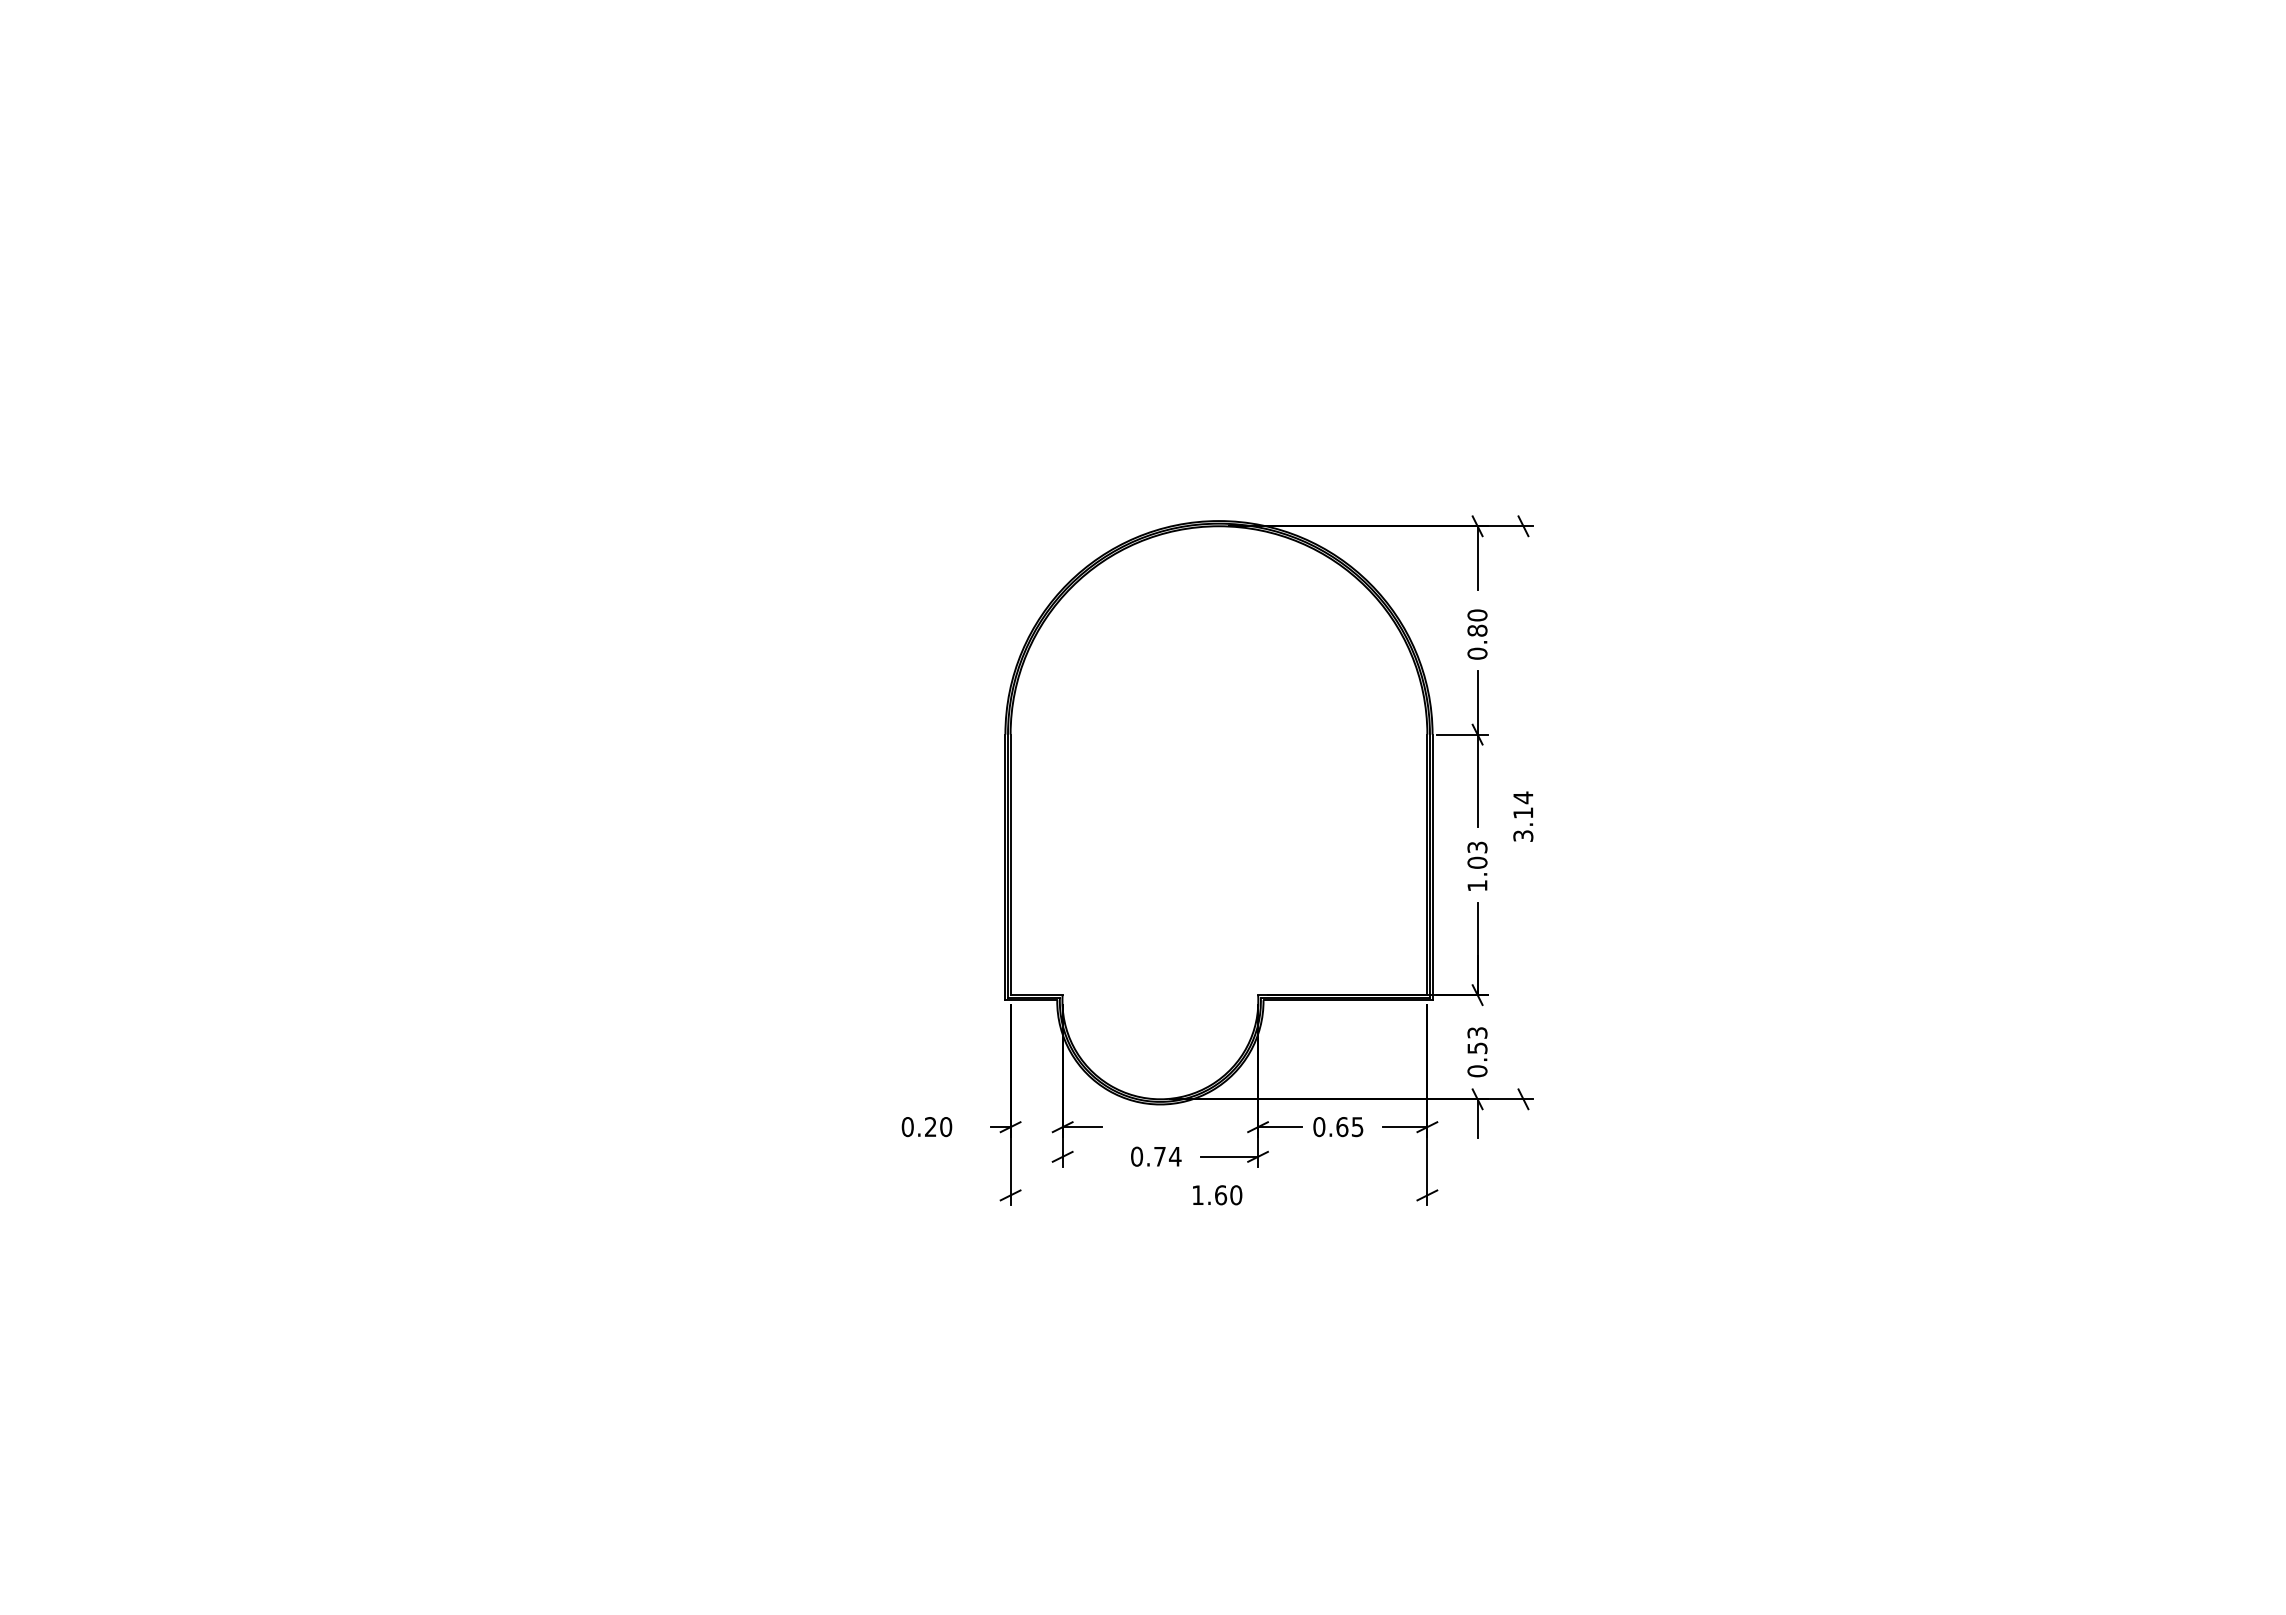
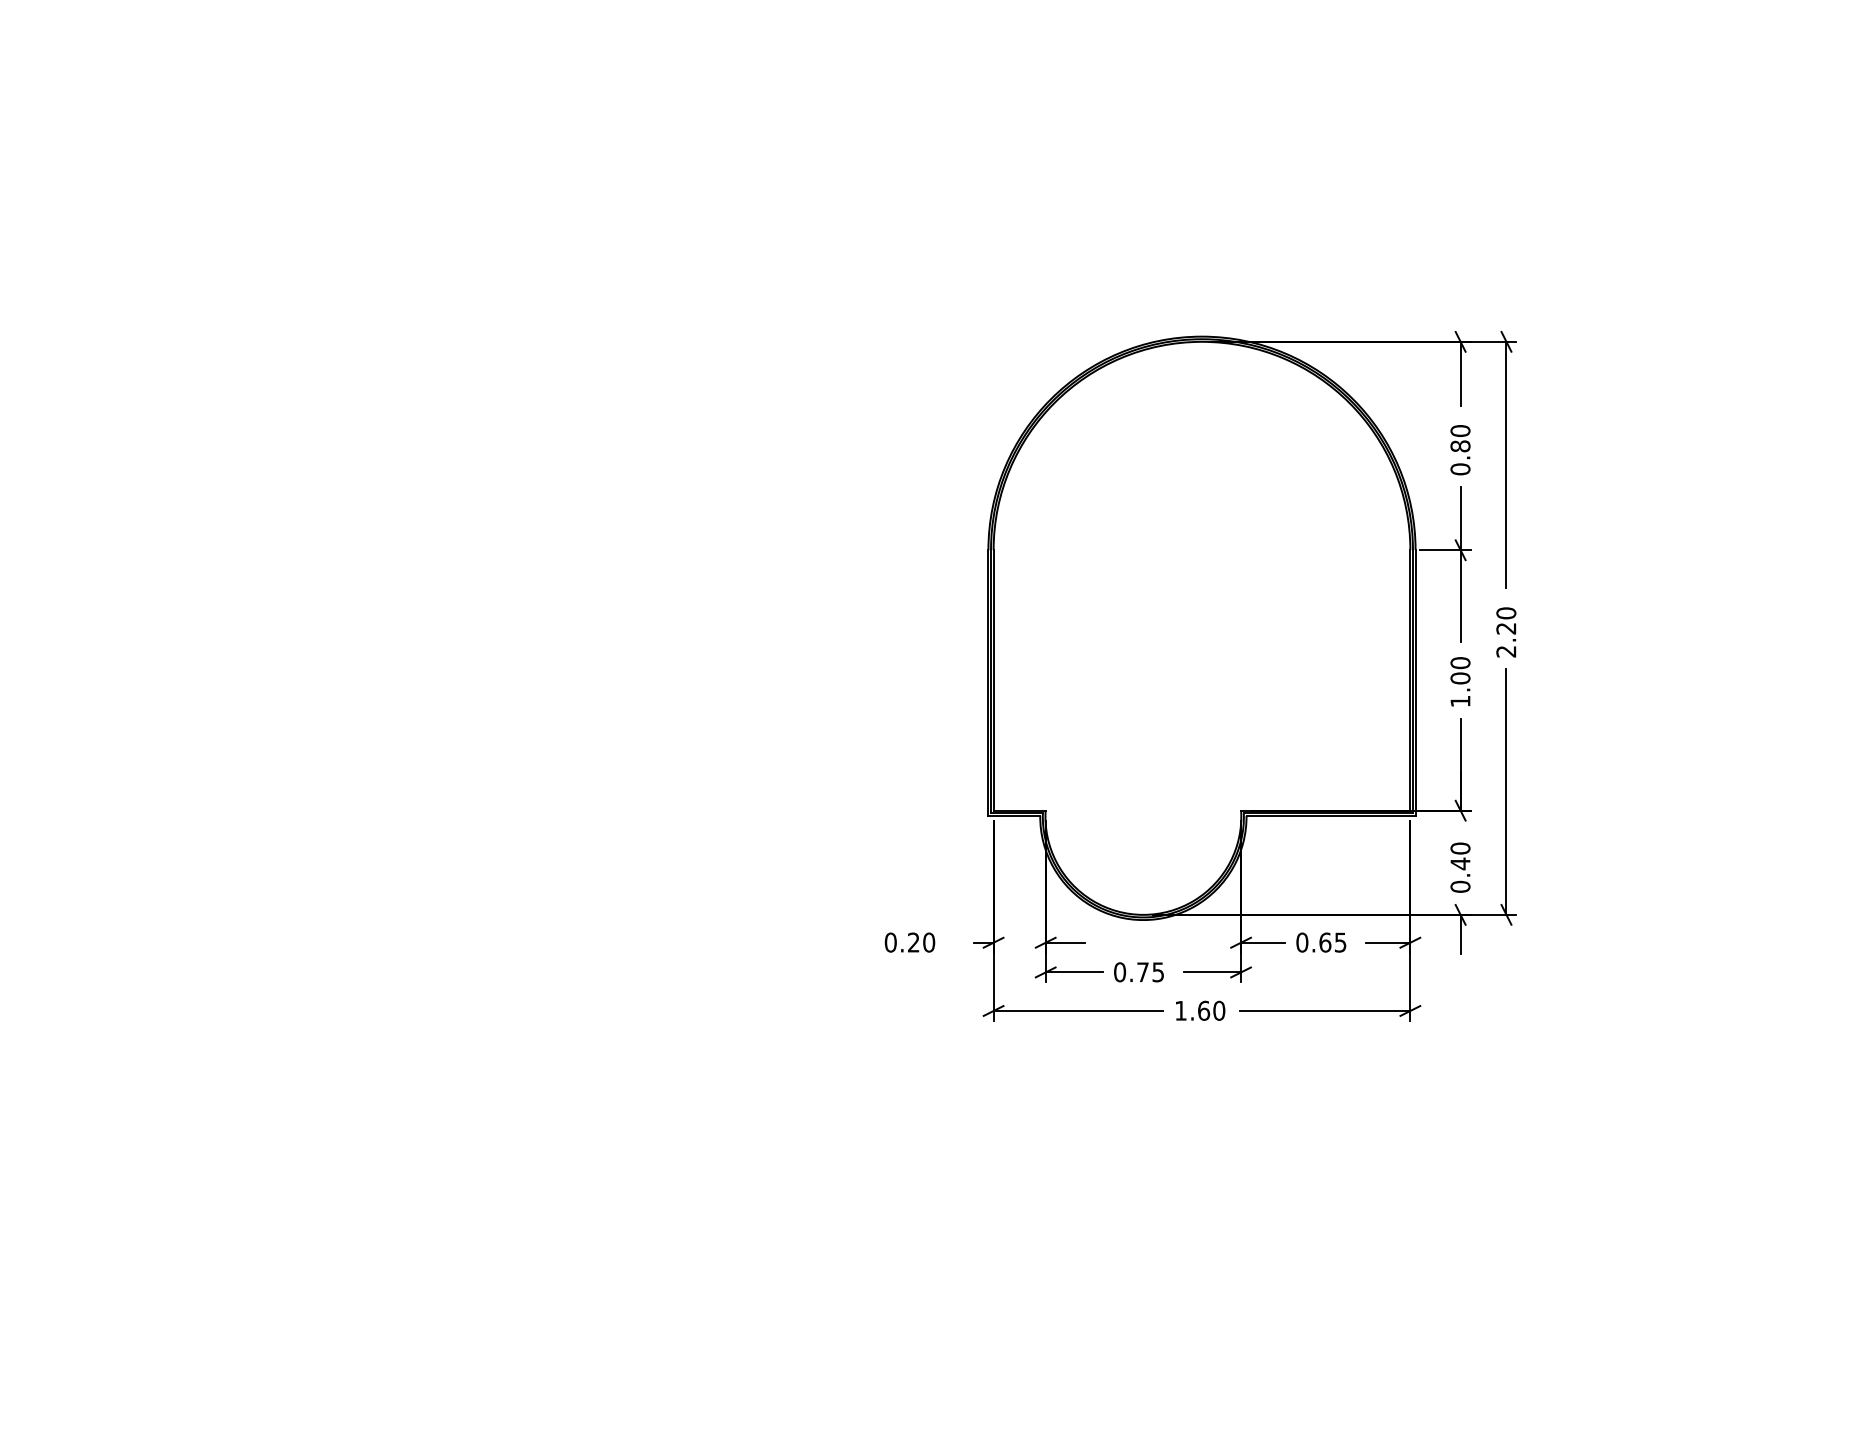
line: (1523, 649) -> (1506, 465), added
text: (1523, 816) -> (1506, 632), 3.14 -> 2.20
text: (1477, 847) -> (1460, 663), 1.03 -> 1.00
line: (1523, 976) -> (1506, 792), added
text: (1477, 1040) -> (1460, 856), 0.53 -> 0.40
line: (1090, 1156) -> (1073, 972), added
text: (1174, 1156) -> (1157, 972), 0.74 -> 0.75
line: (1095, 1195) -> (1078, 1011), added
line: (1342, 1195) -> (1325, 1011), added

